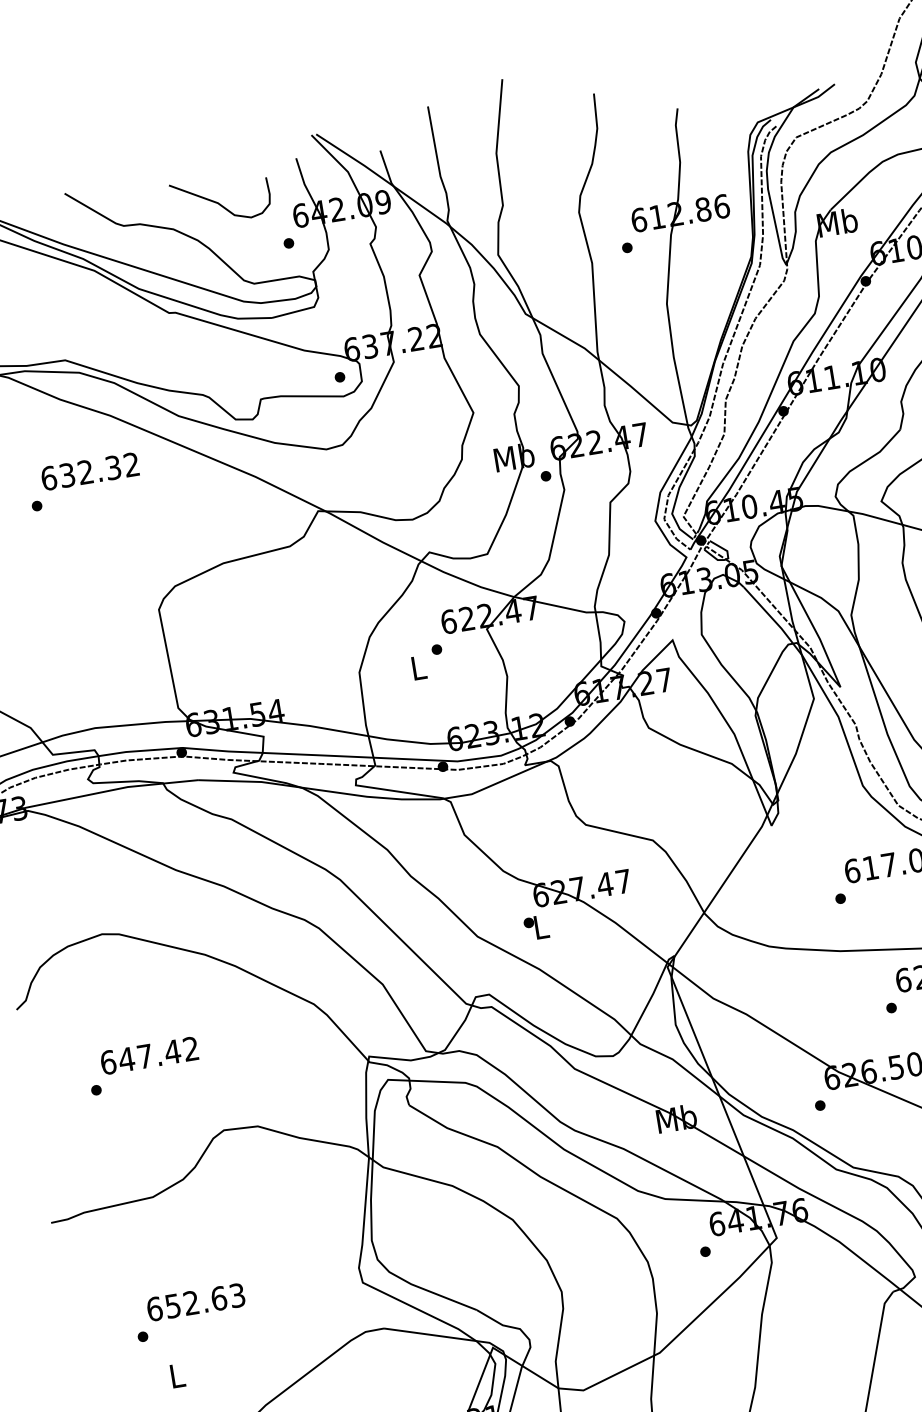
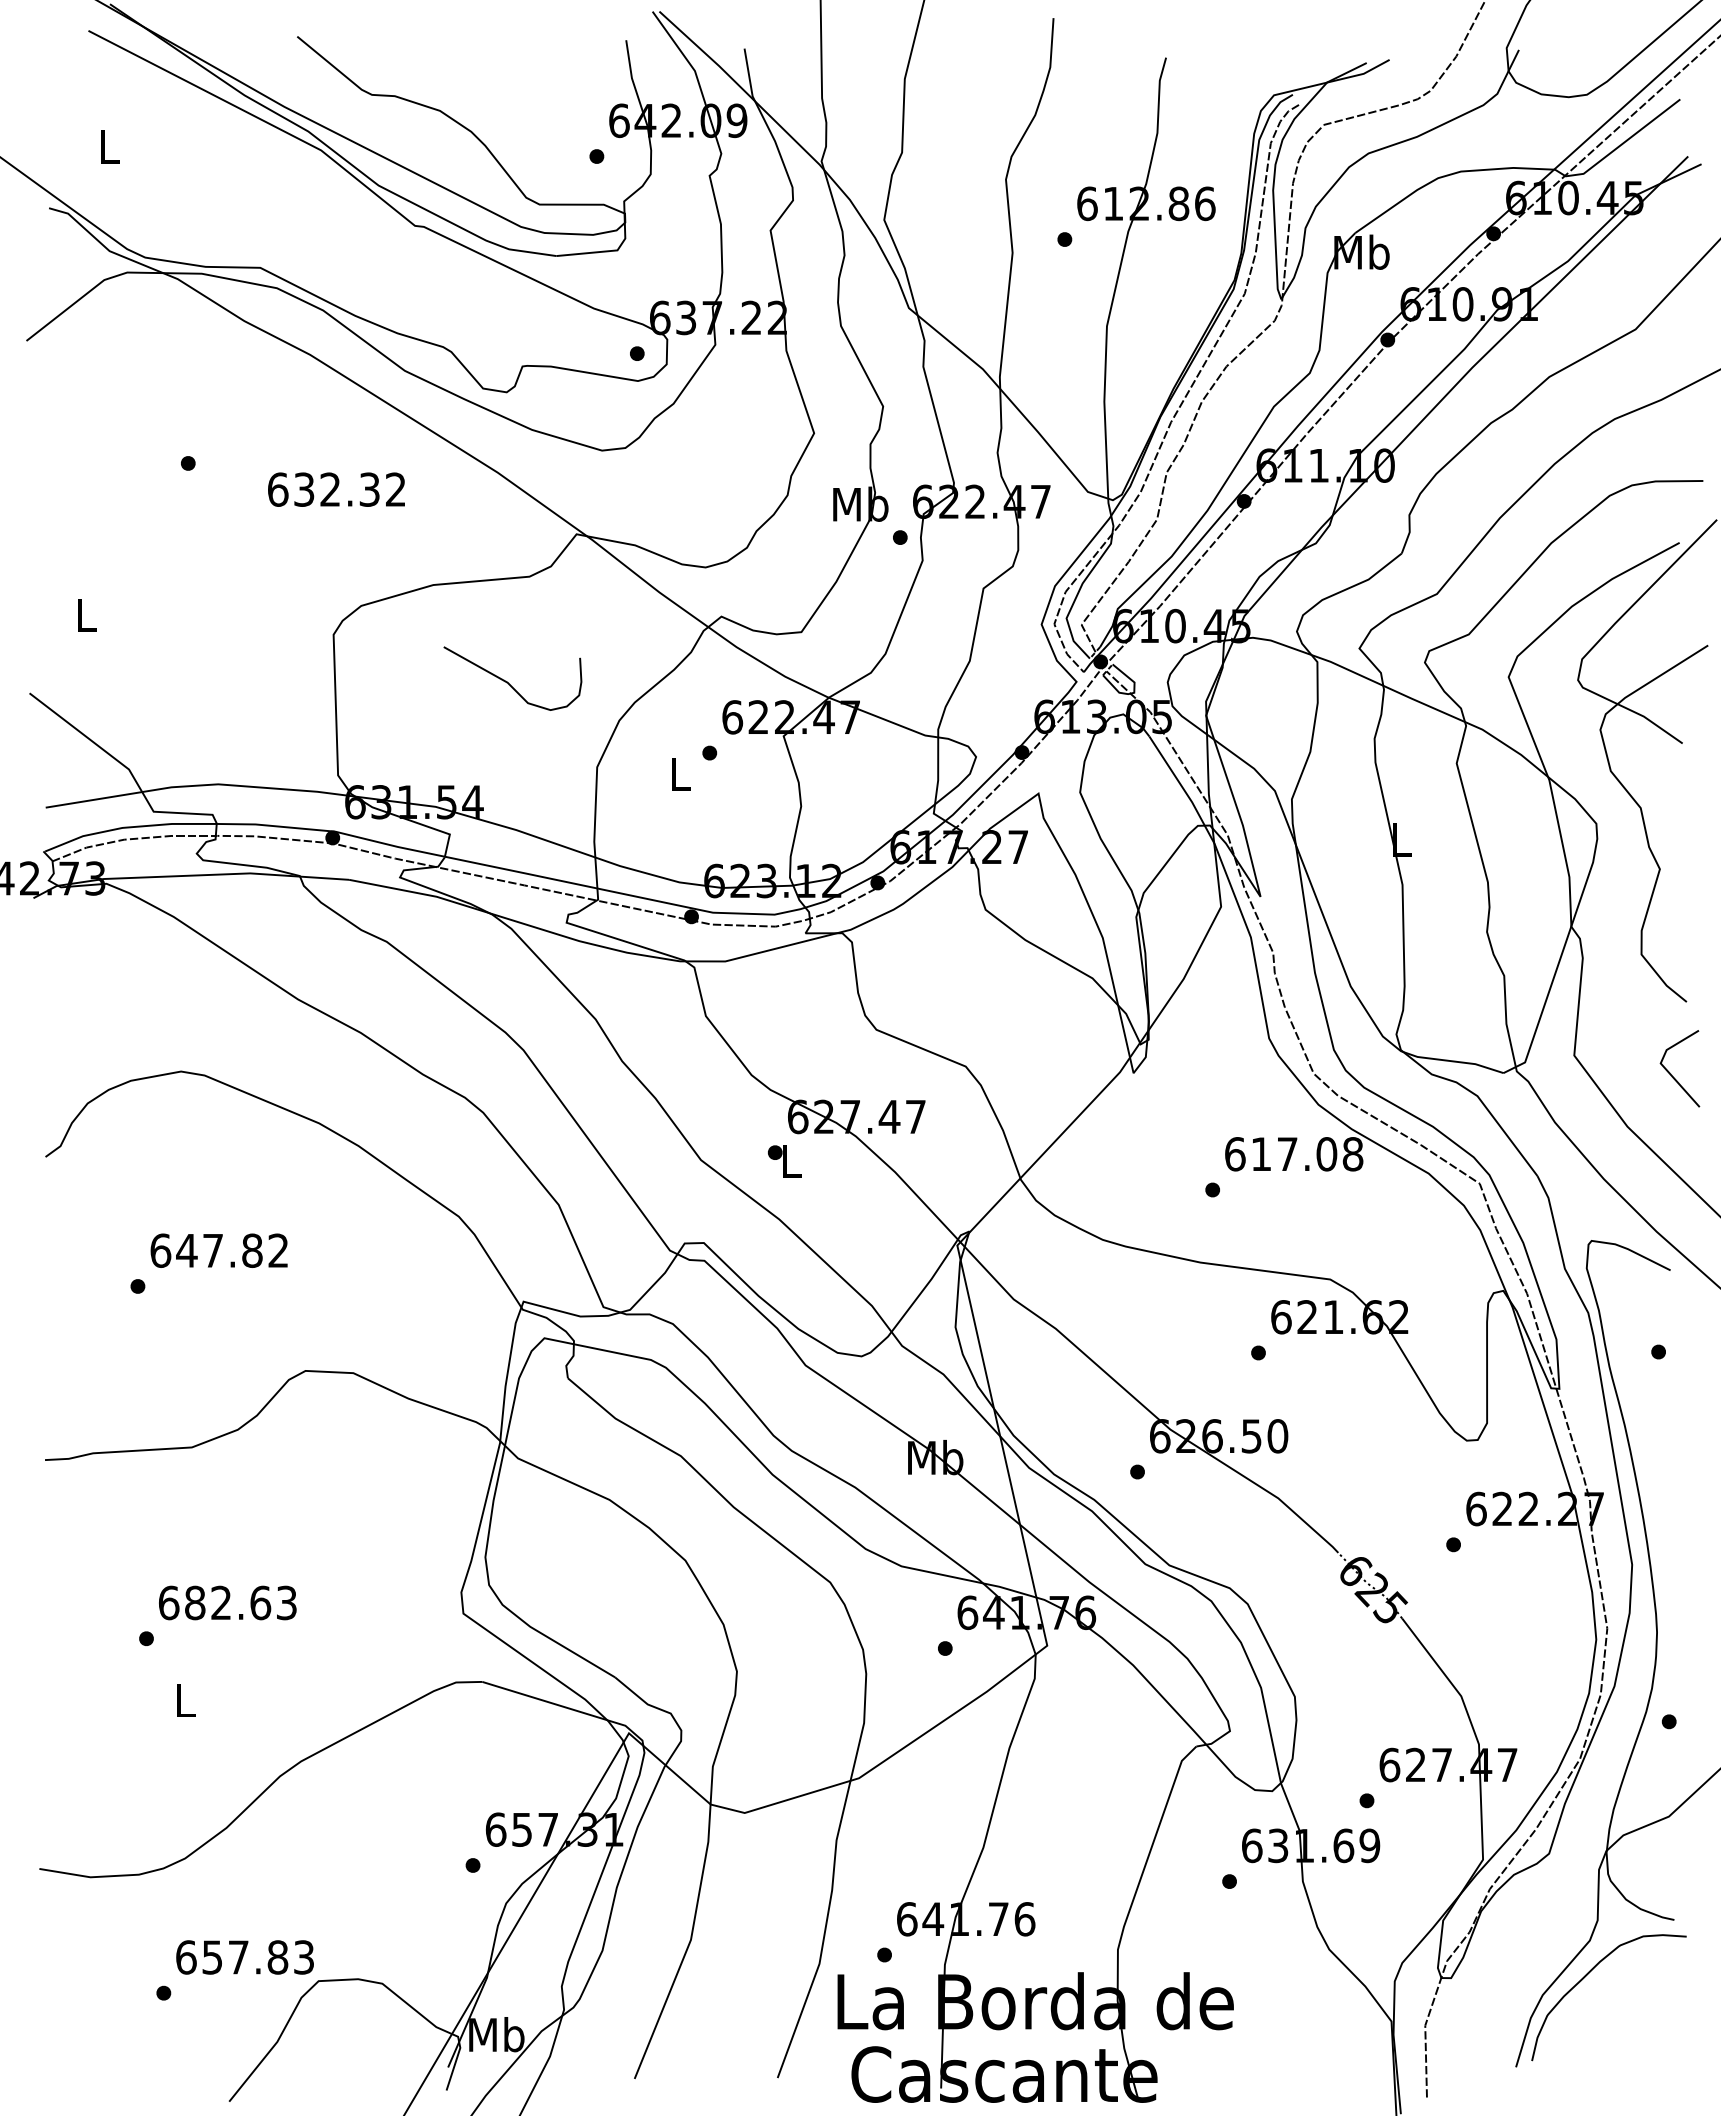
curve: (218, 202) -> (508, 682), moved
text: (90, 471) -> (336, 489), moved
text: (172, 1051) -> (252, 1250), 647.42 -> 647.82
text: (173, 1305) -> (195, 1602), 652.63 -> 682.63

